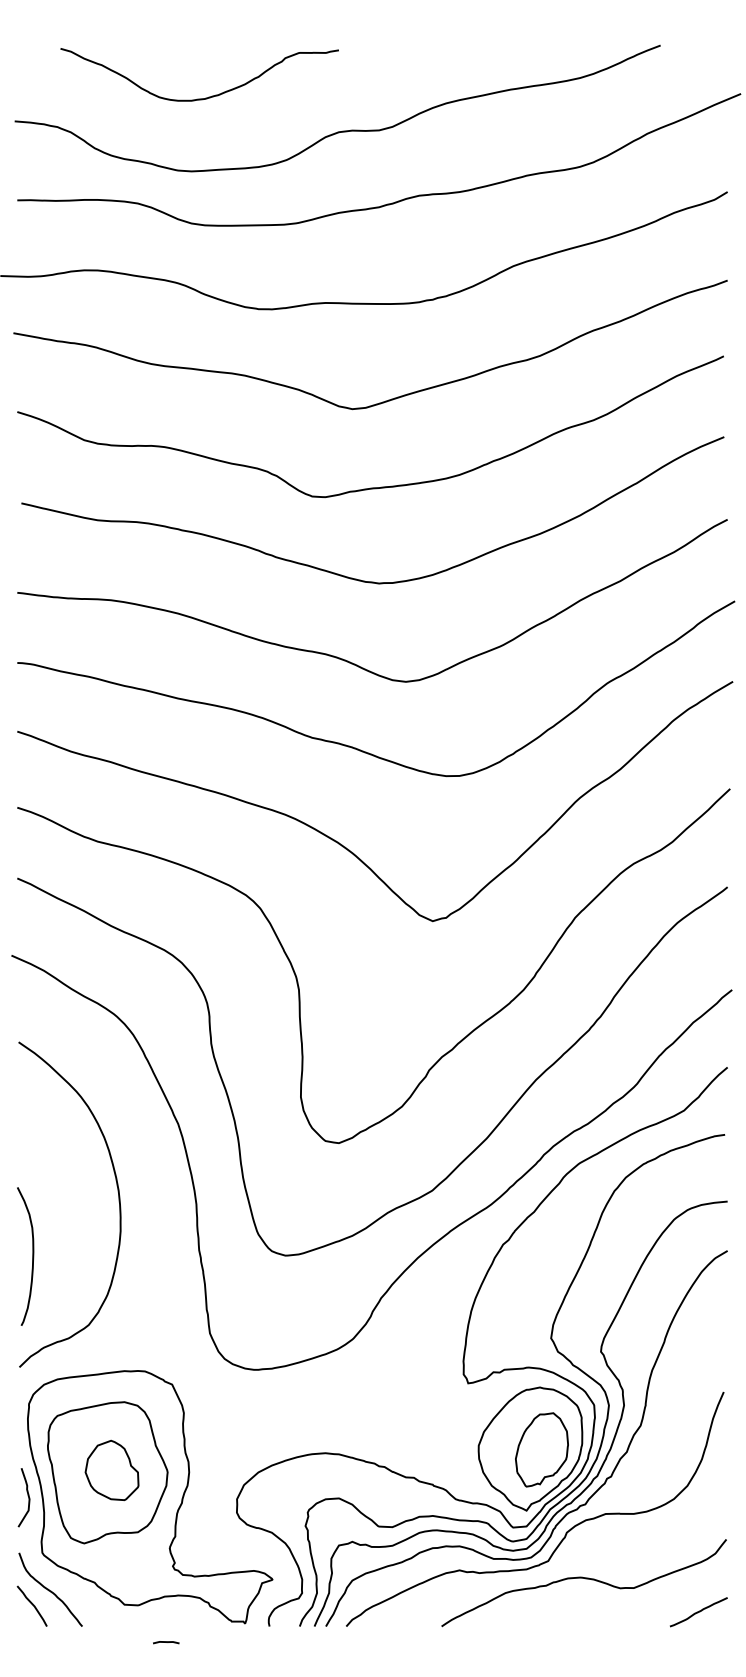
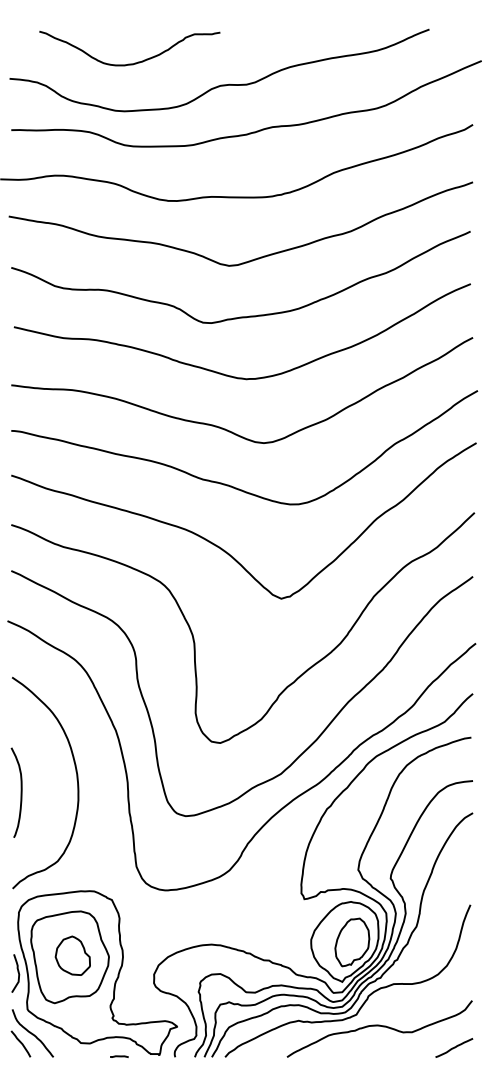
curve: (31, 1256) -> (20, 792), moved
line: (165, 1642) -> (119, 1056), moved

